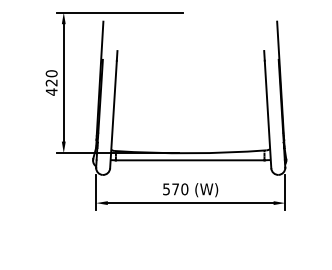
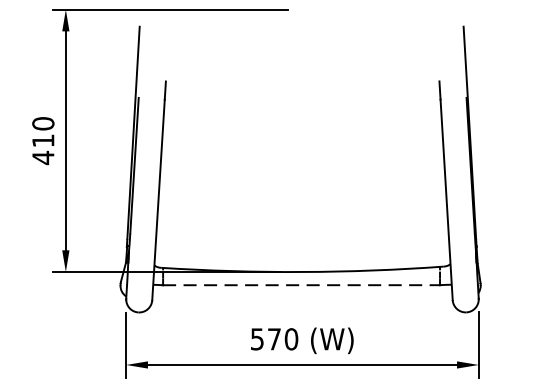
text: (51, 82) -> (42, 140), 420 -> 410
line: (190, 160) -> (302, 285), solid -> dashed

